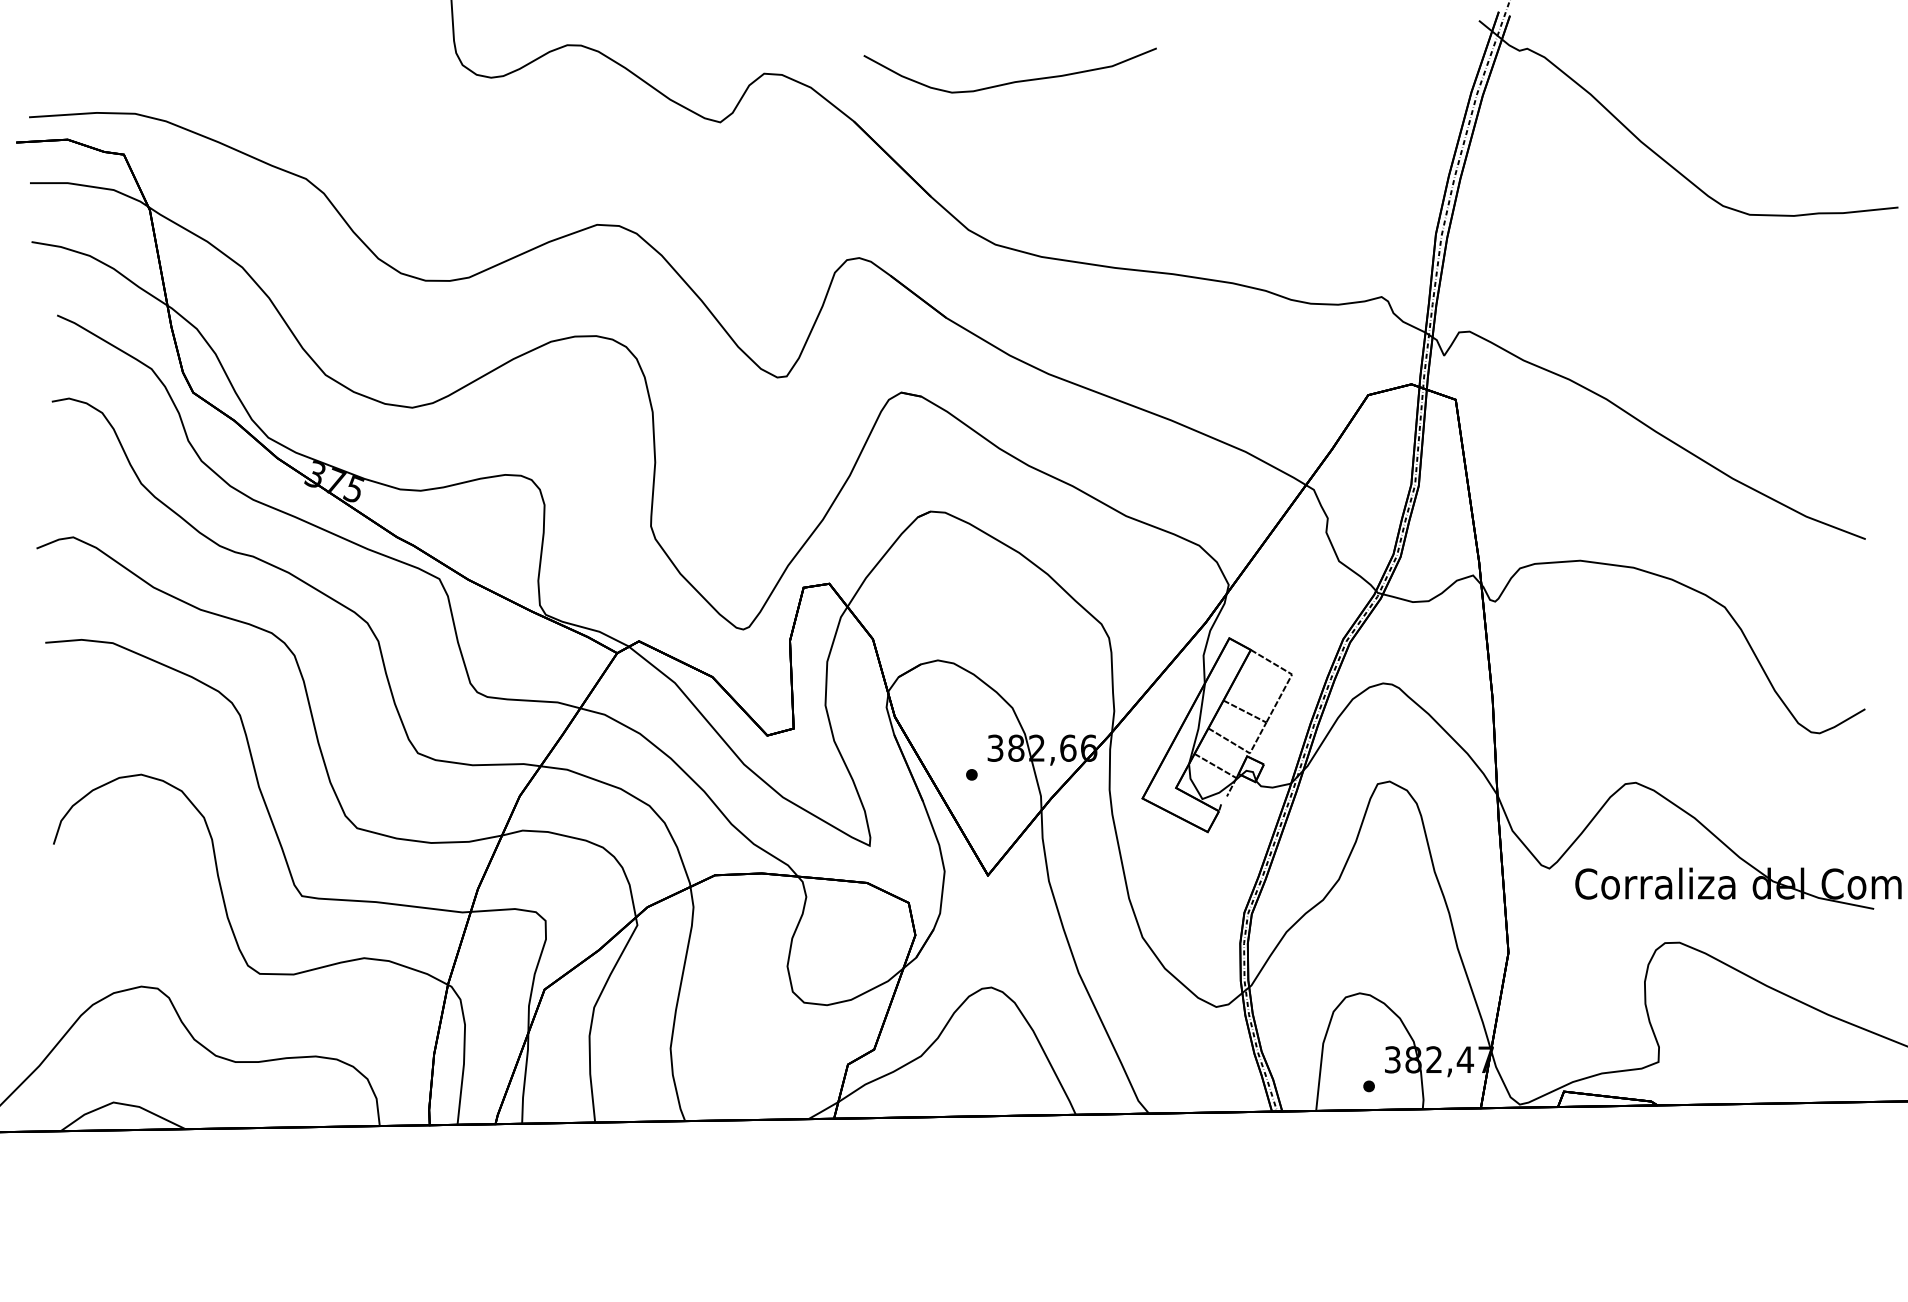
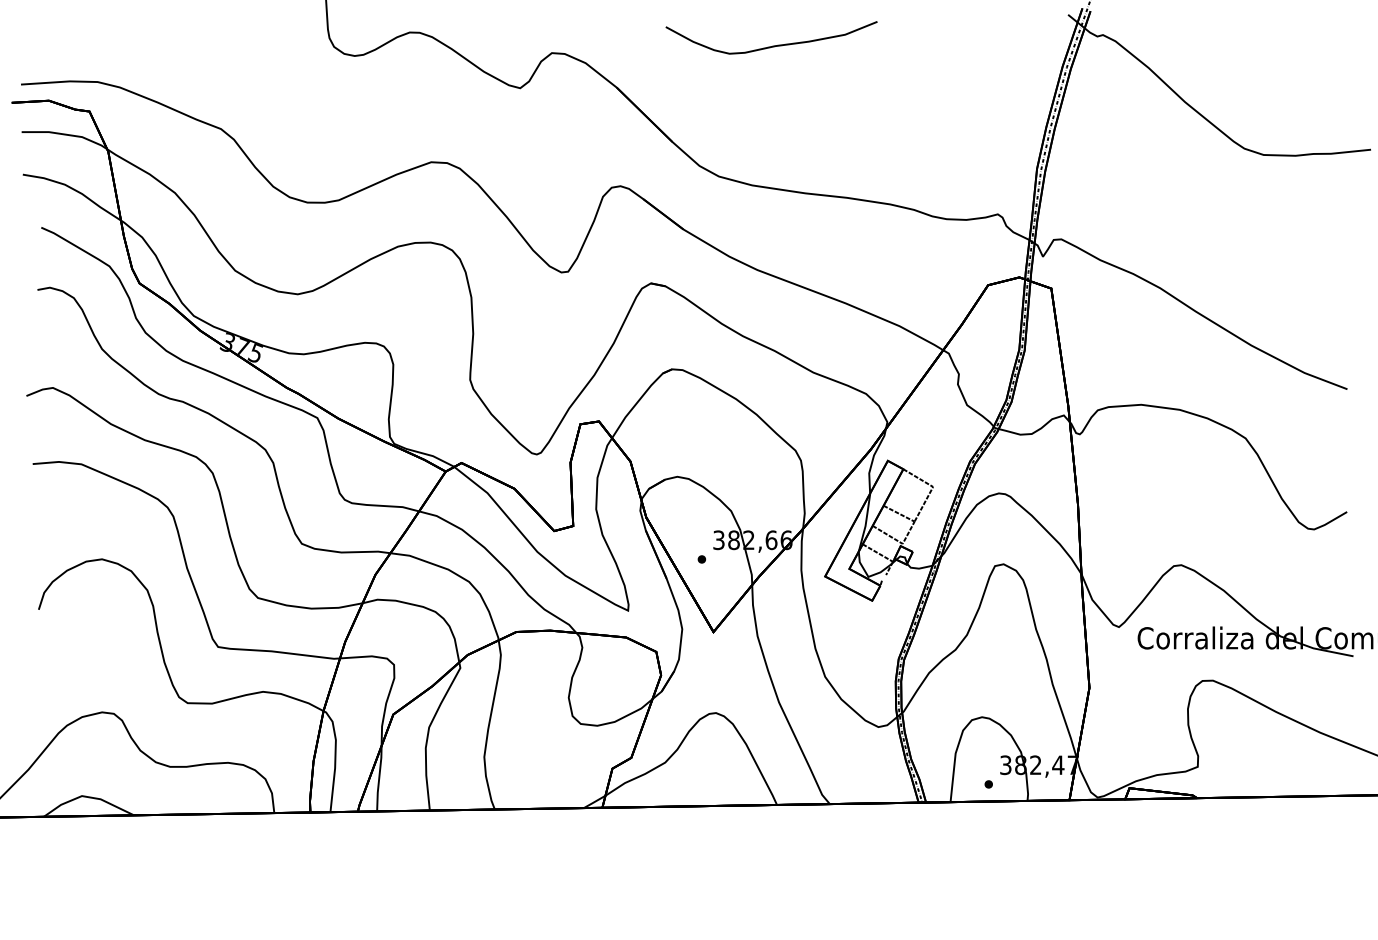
curve: (1011, 81) -> (772, 45), moved

